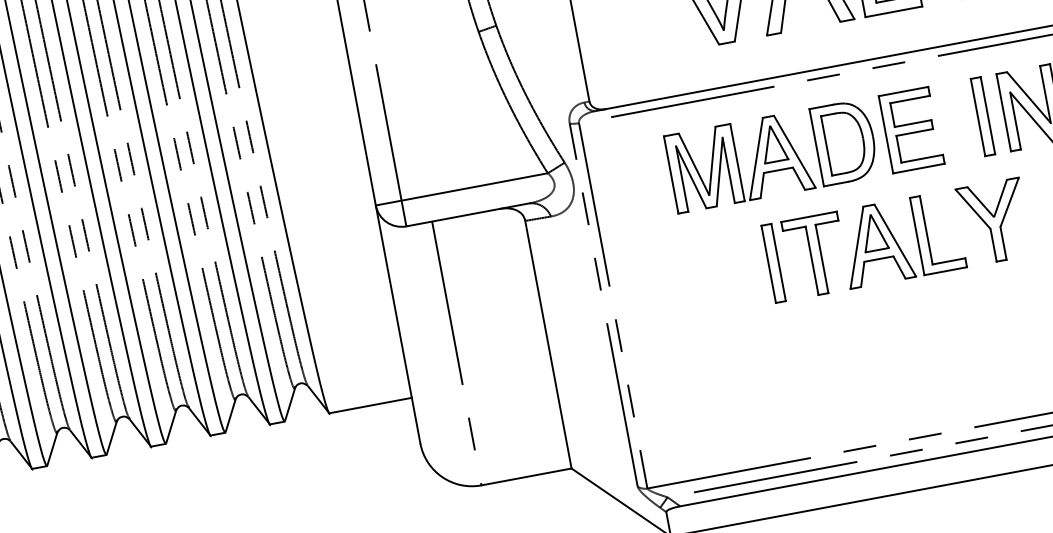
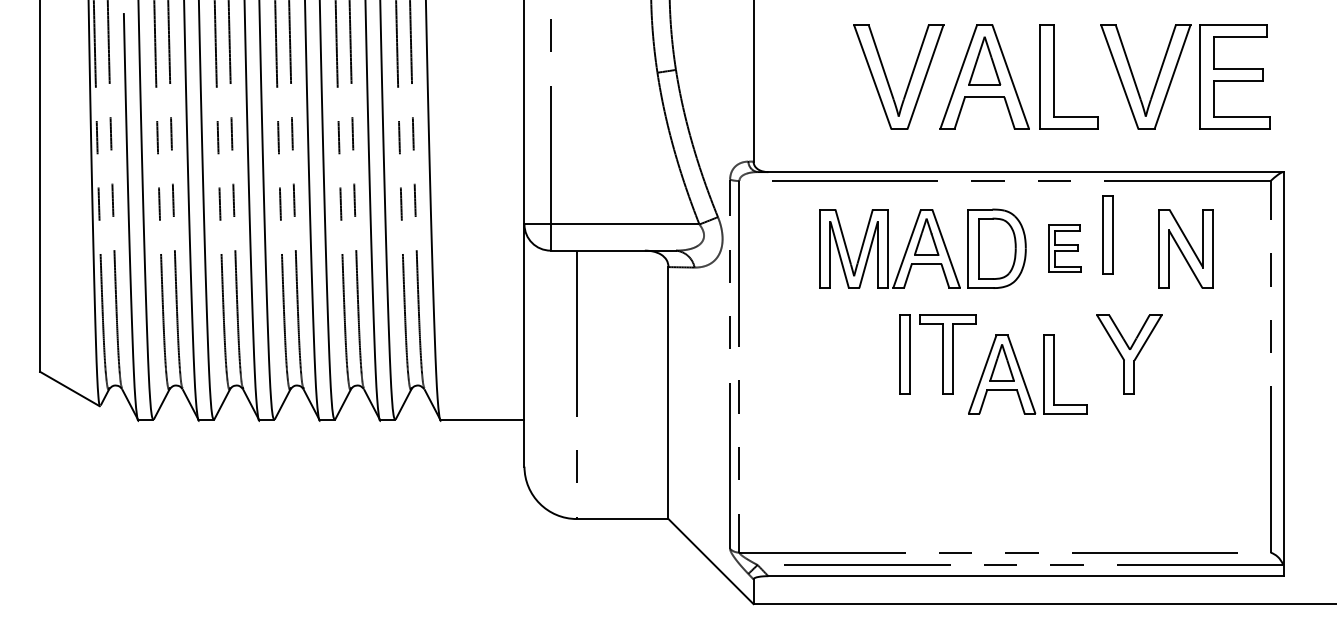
part: (982, 116) -> (1107, 234), moved
part: (911, 129) -> (1064, 248), size x0.6
part: (901, 239) -> (1027, 374), moved

